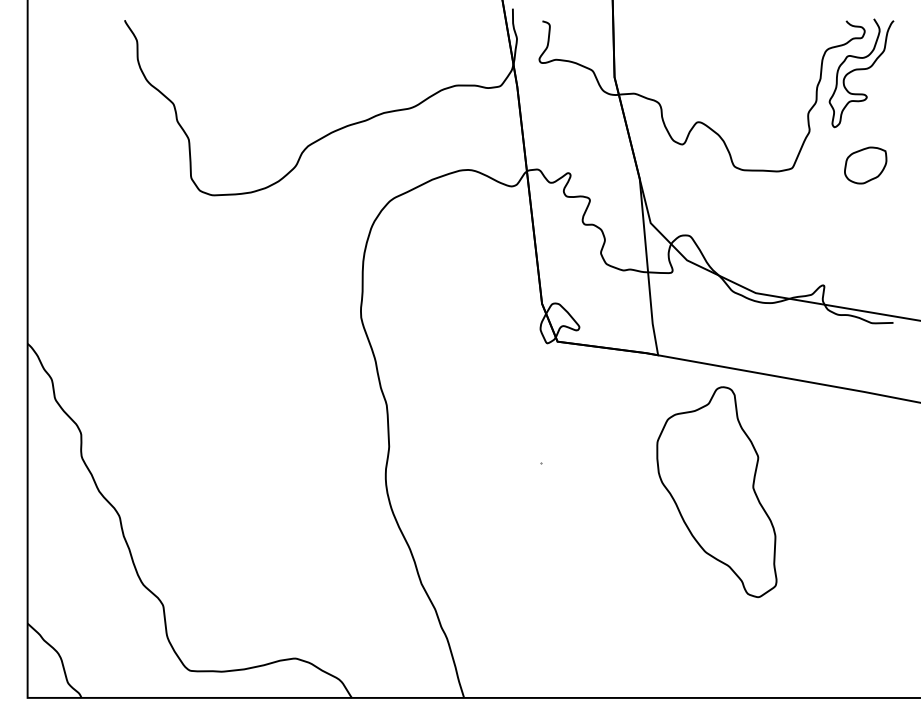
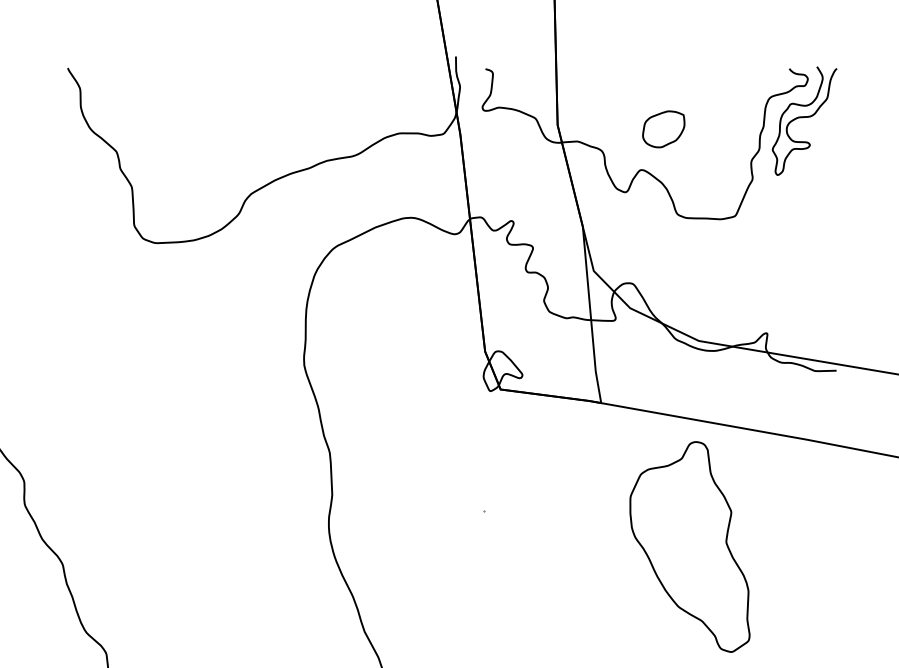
part: (865, 165) -> (663, 129), moved
part: (716, 492) -> (689, 547), moved

